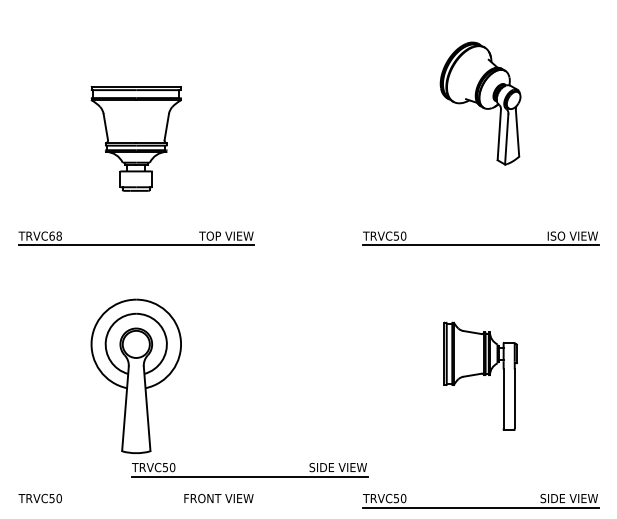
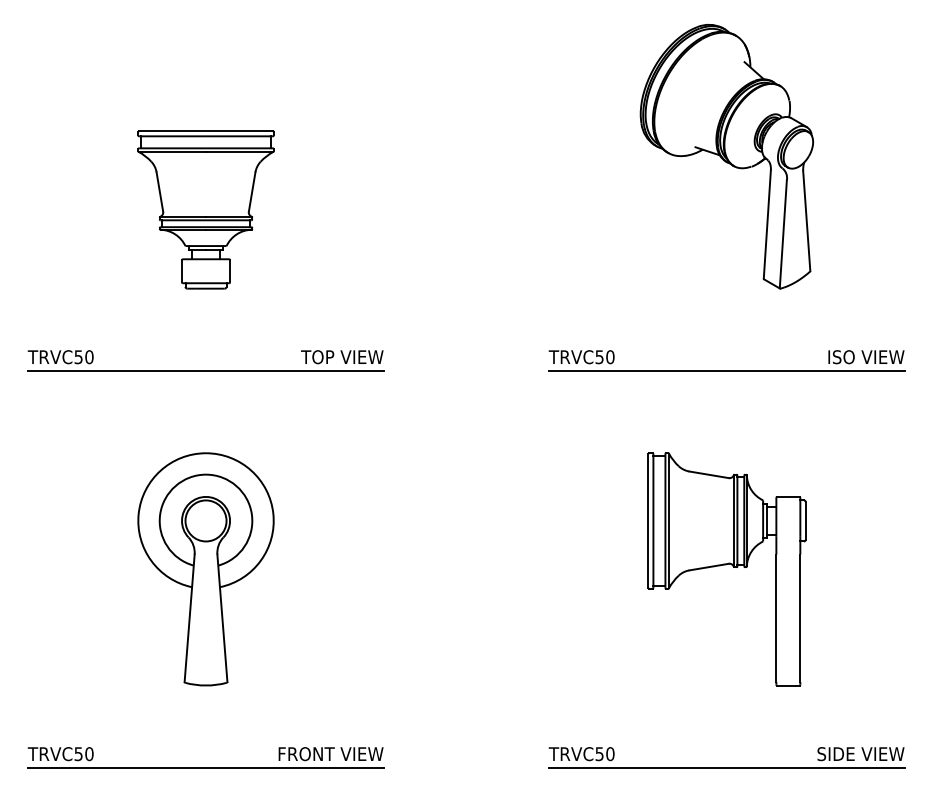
part: (480, 103) -> (726, 156), size x1.43
text: (55, 235) -> (83, 356), TRVC68 -> TRVC50
part: (480, 375) -> (726, 567), size x1.43
part: (249, 476) -> (377, 720), removed
line: (136, 507) -> (206, 767), added

